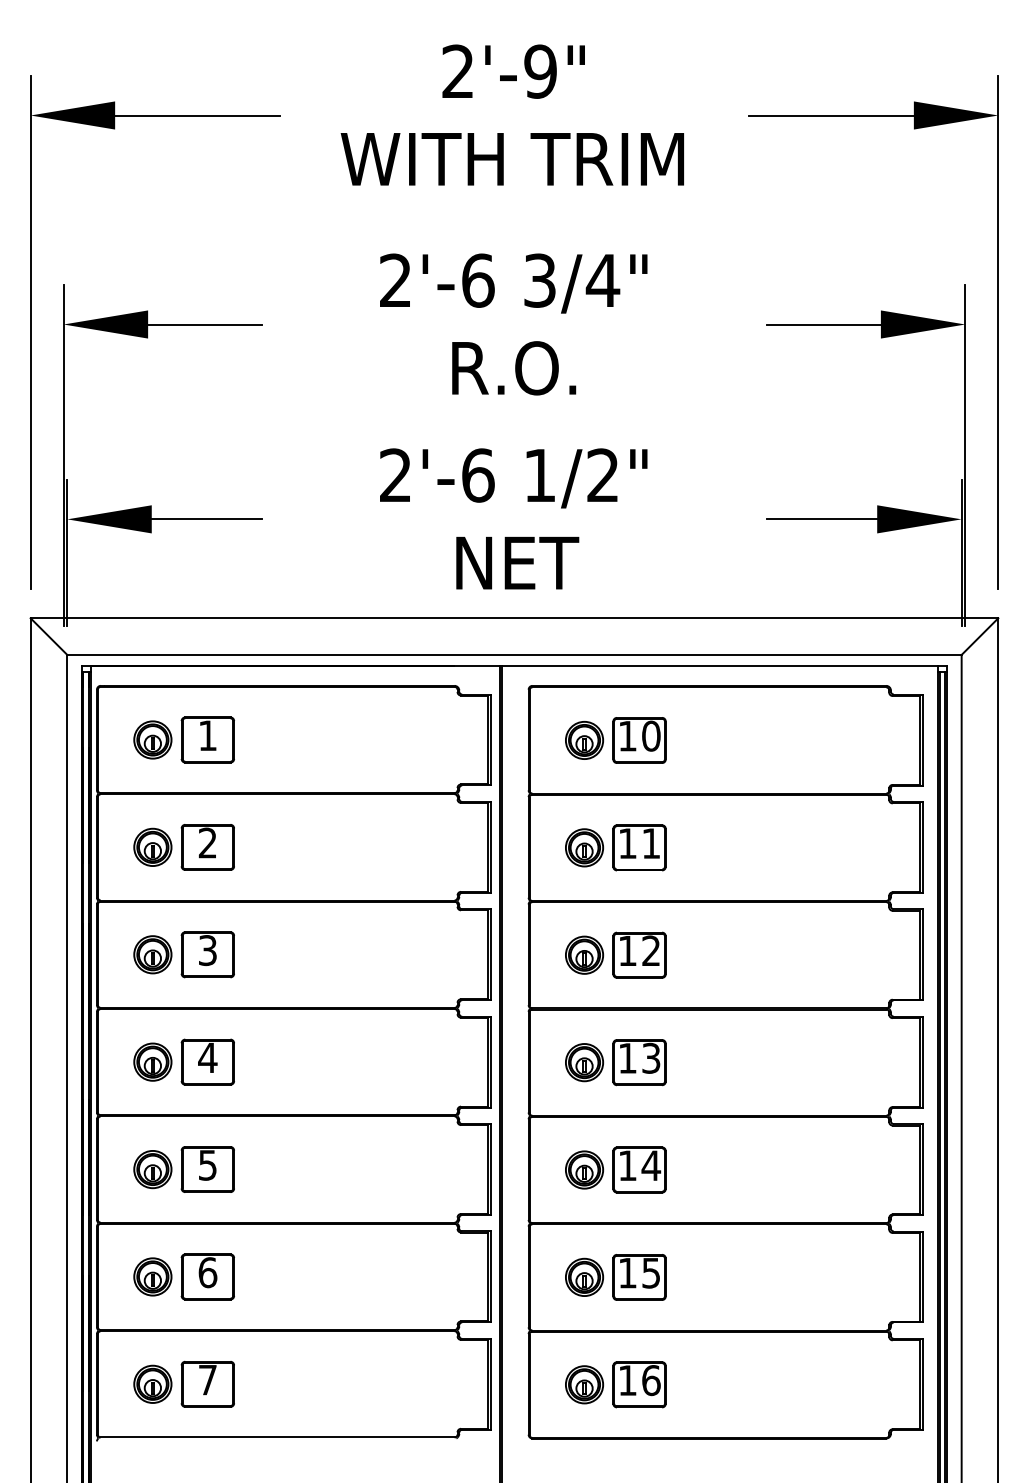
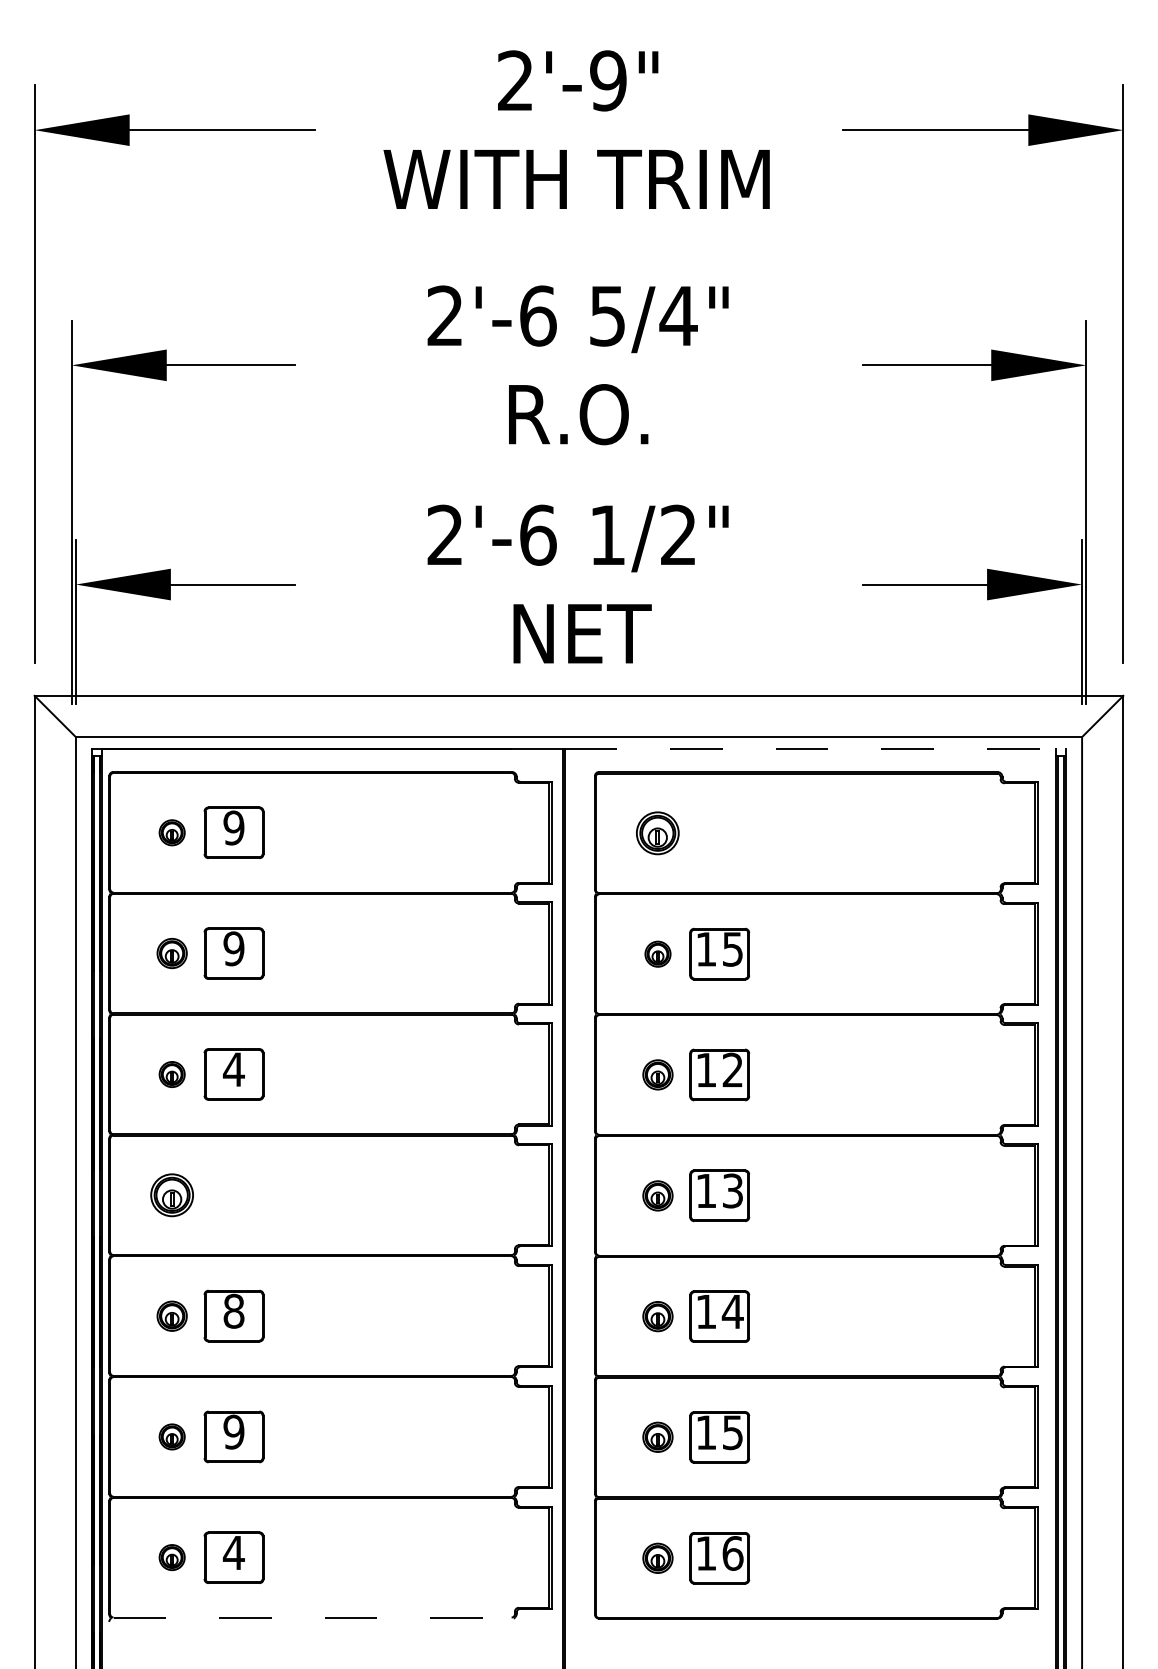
text: (539, 280) -> (607, 315), 3/4" -> 5/4"
line: (724, 665) -> (815, 748), solid -> dashed
text: (207, 735) -> (233, 827), 1 -> 9
part: (152, 739) -> (171, 832), size x0.6
part: (639, 740) -> (719, 833), removed
text: (207, 842) -> (233, 948), 2 -> 9
text: (650, 843) -> (732, 949), 11 -> 15
part: (152, 846) -> (171, 952), size x0.7
part: (584, 847) -> (657, 953), size x0.6
text: (207, 950) -> (233, 1069), 3 -> 4
part: (152, 954) -> (171, 1074), size x0.6
part: (584, 954) -> (657, 1074), size x0.7
part: (207, 1061) -> (233, 1194), removed
part: (584, 1062) -> (657, 1195), size x0.7
text: (207, 1164) -> (233, 1310), 5 -> 8
part: (152, 1169) -> (171, 1316), size x0.7
part: (584, 1169) -> (657, 1316), size x0.7
text: (207, 1272) -> (233, 1431), 6 -> 9
part: (152, 1276) -> (171, 1436), size x0.6
part: (584, 1276) -> (657, 1436), size x0.7
text: (207, 1380) -> (233, 1553), 7 -> 4
part: (152, 1383) -> (171, 1556), size x0.6
part: (584, 1384) -> (657, 1557), size x0.7
line: (277, 1437) -> (312, 1617), solid -> dashed

